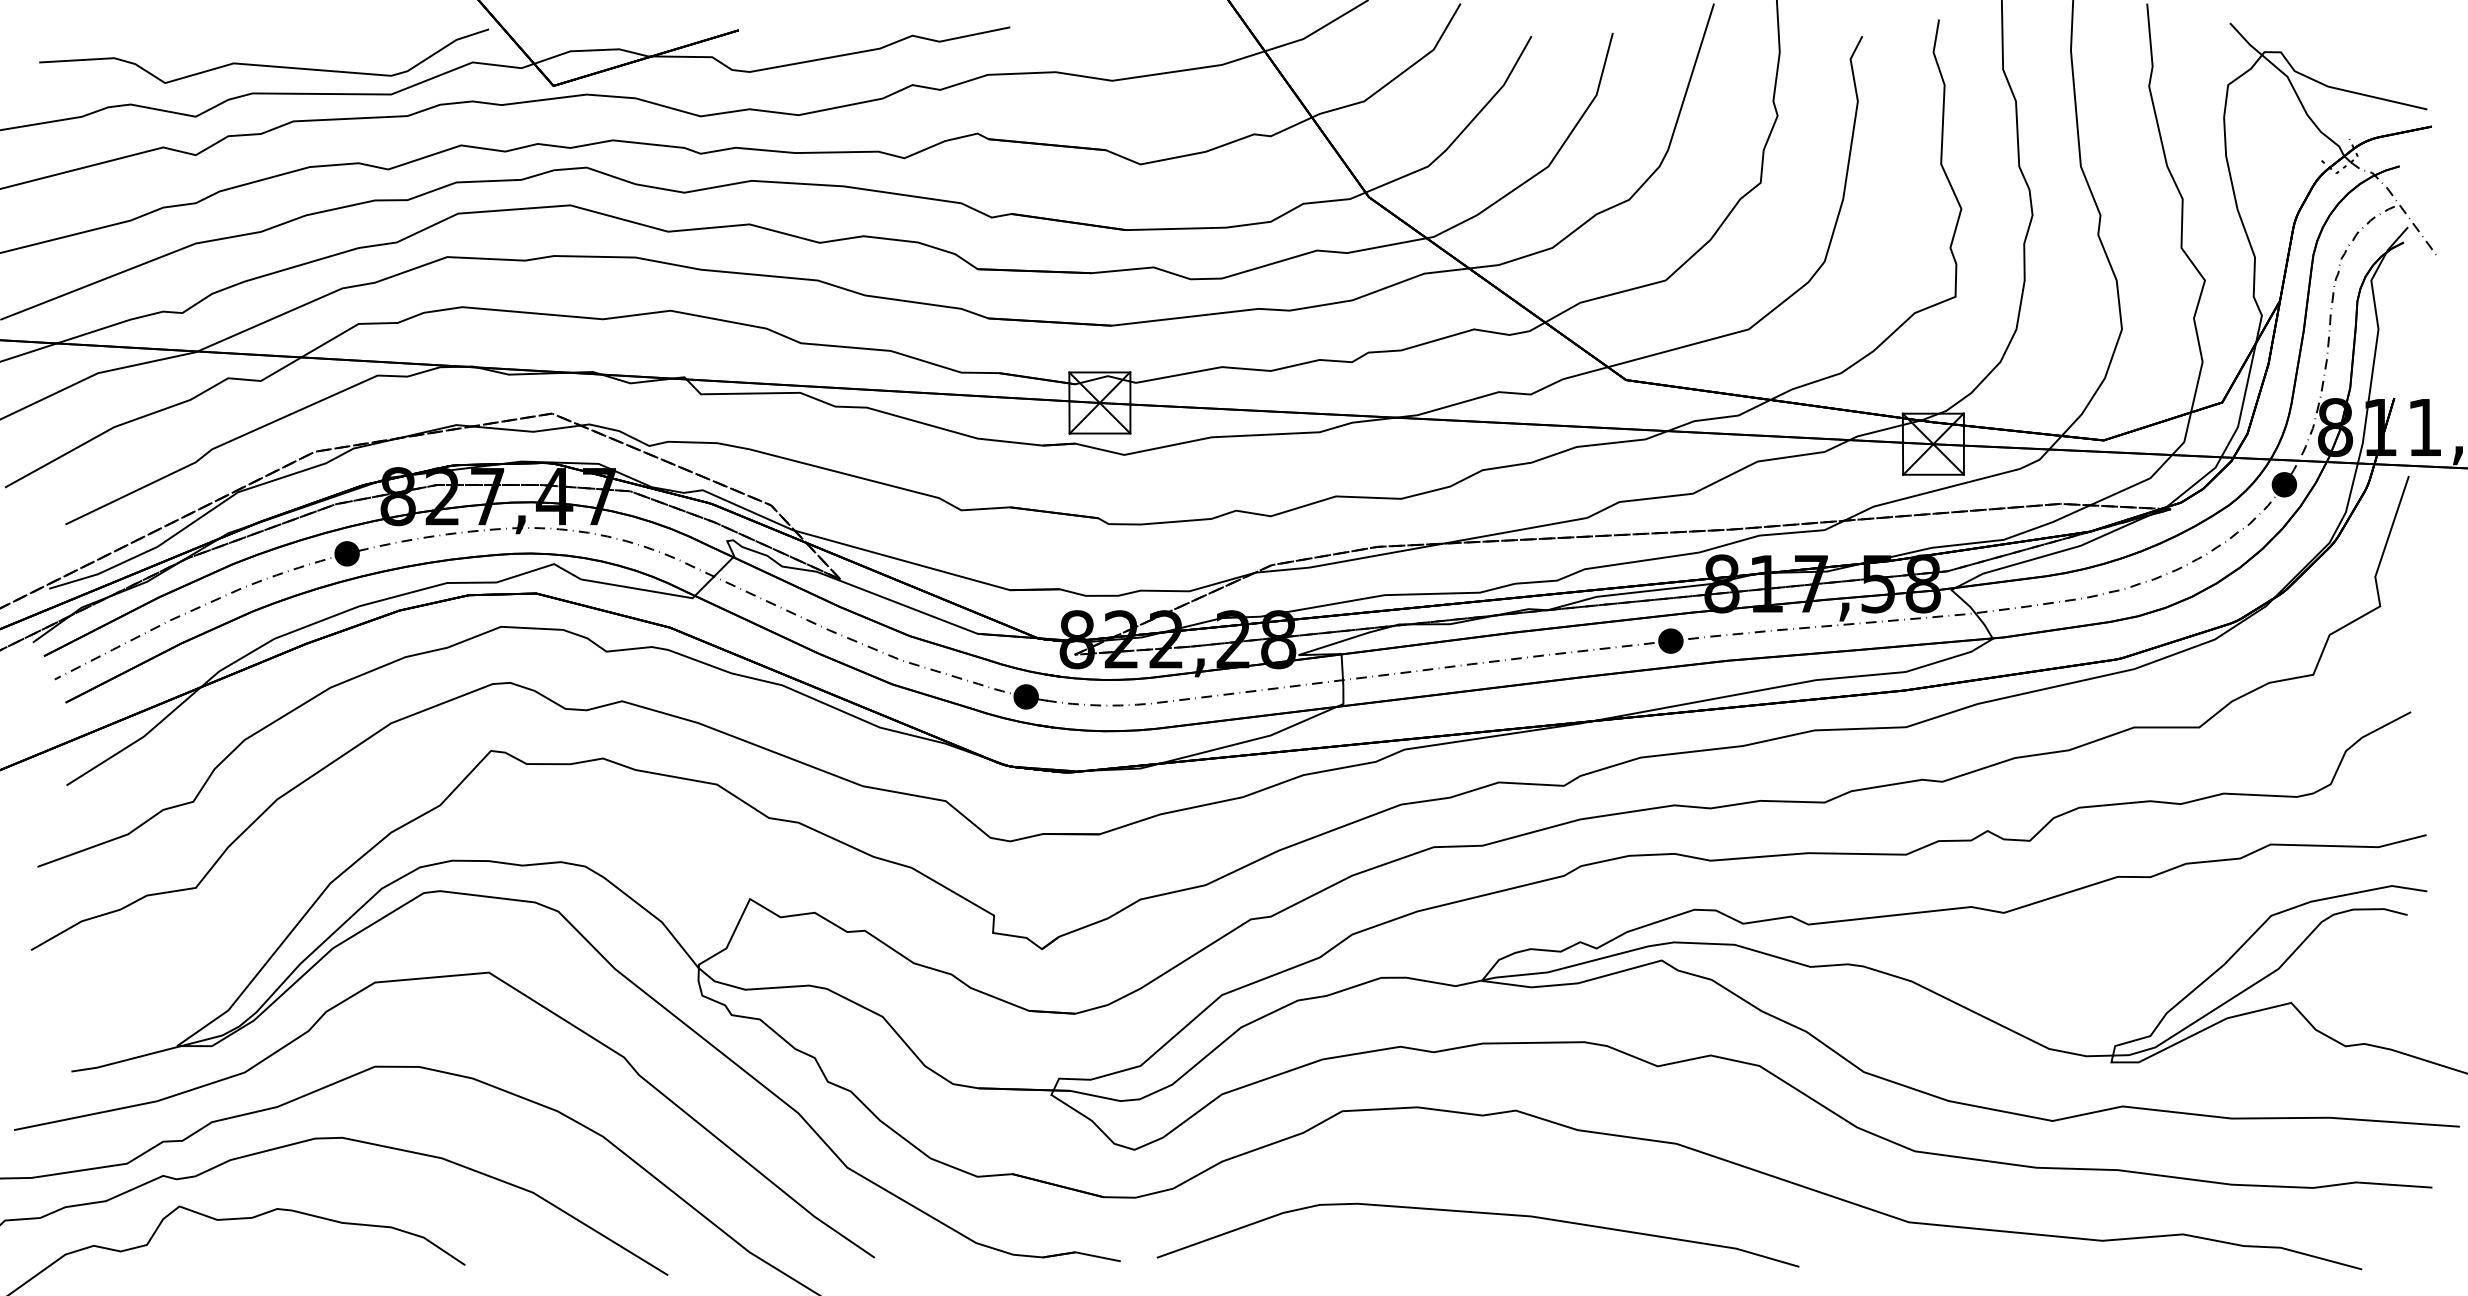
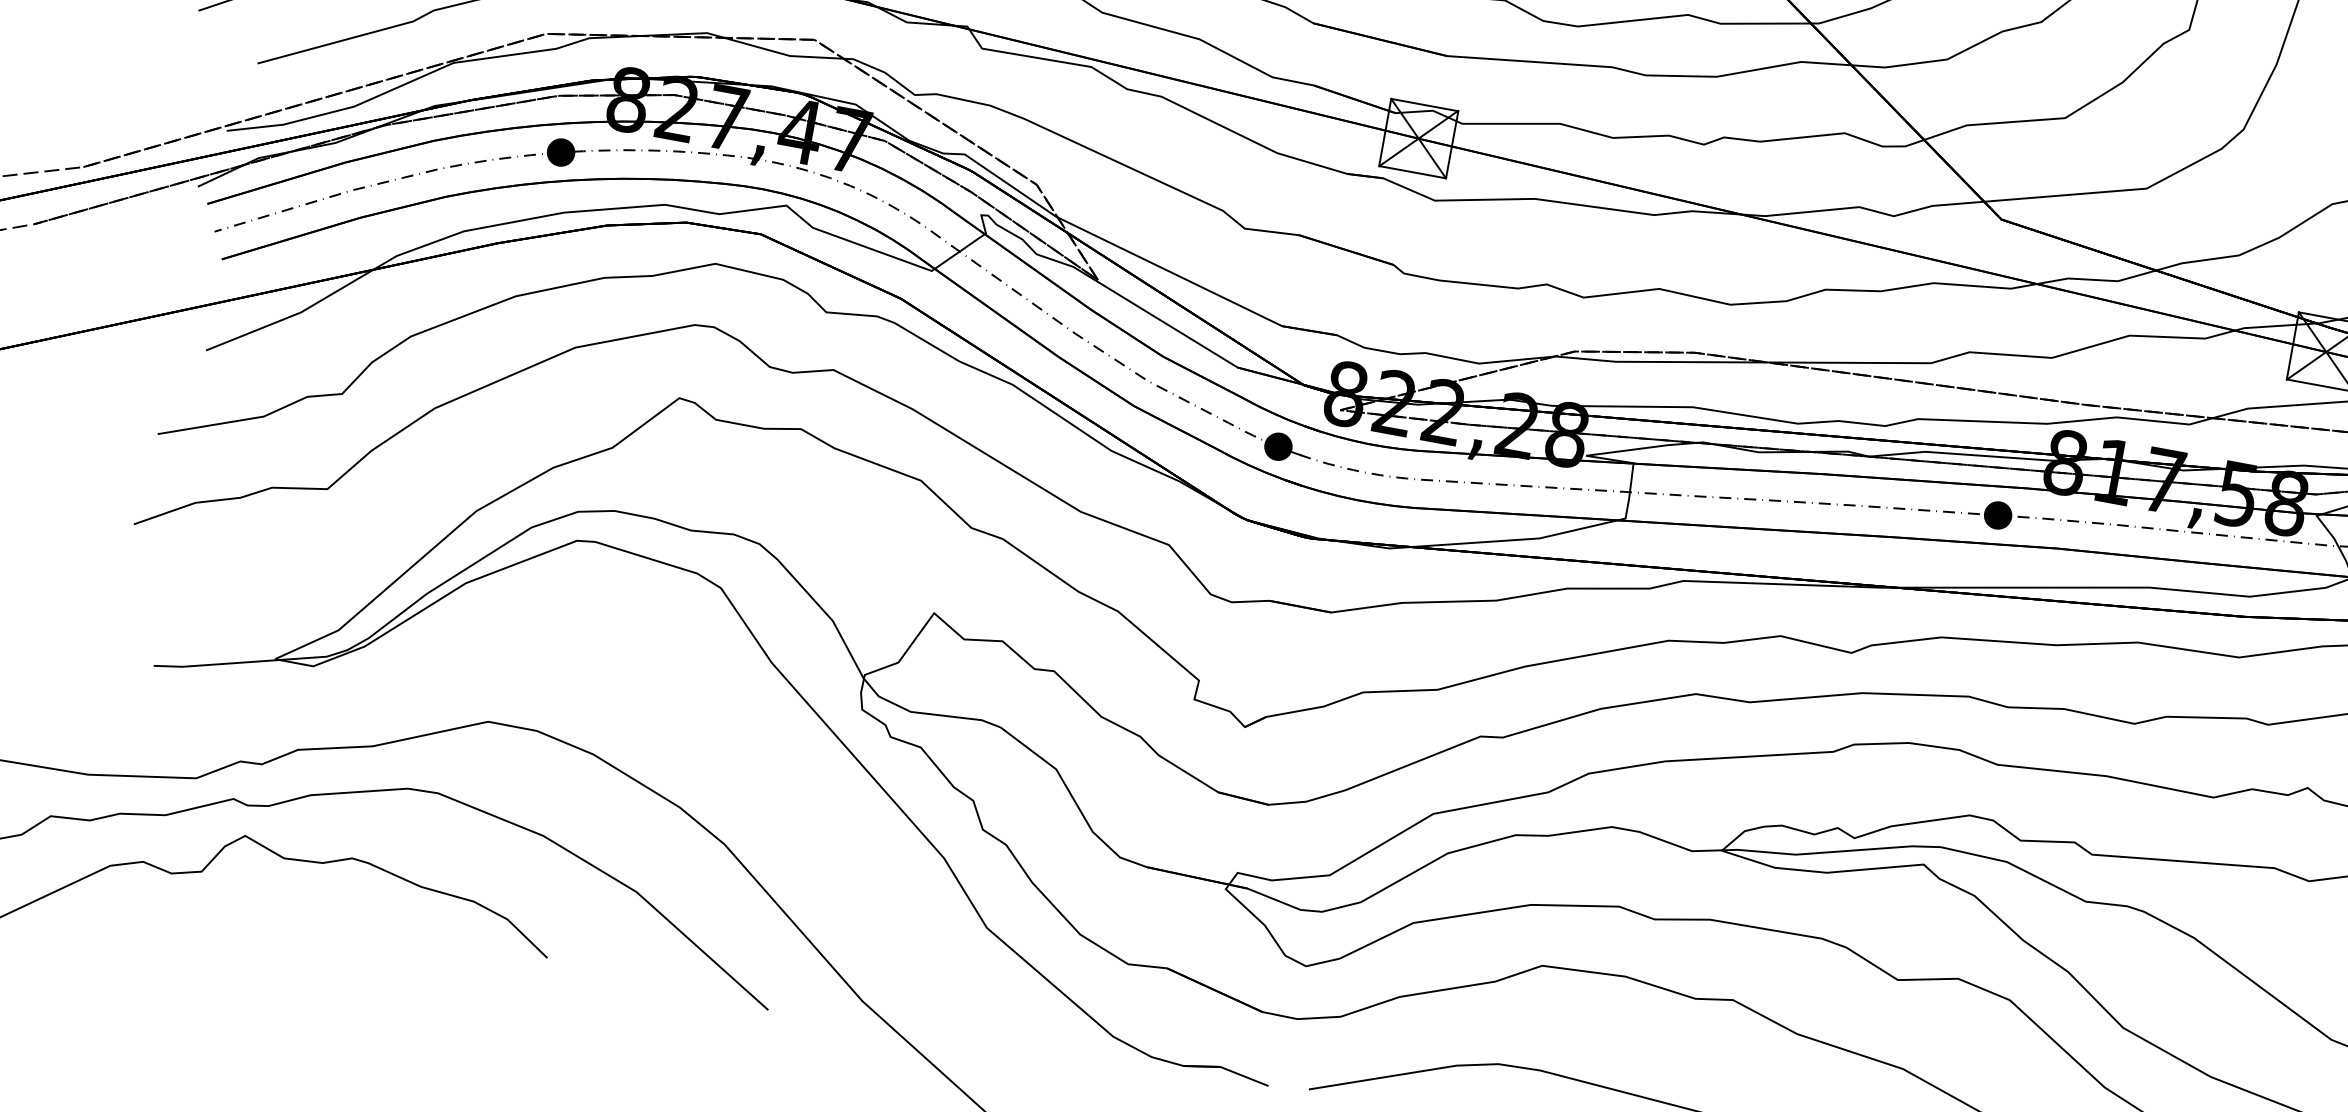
curve: (436, 978) -> (573, 637), removed

